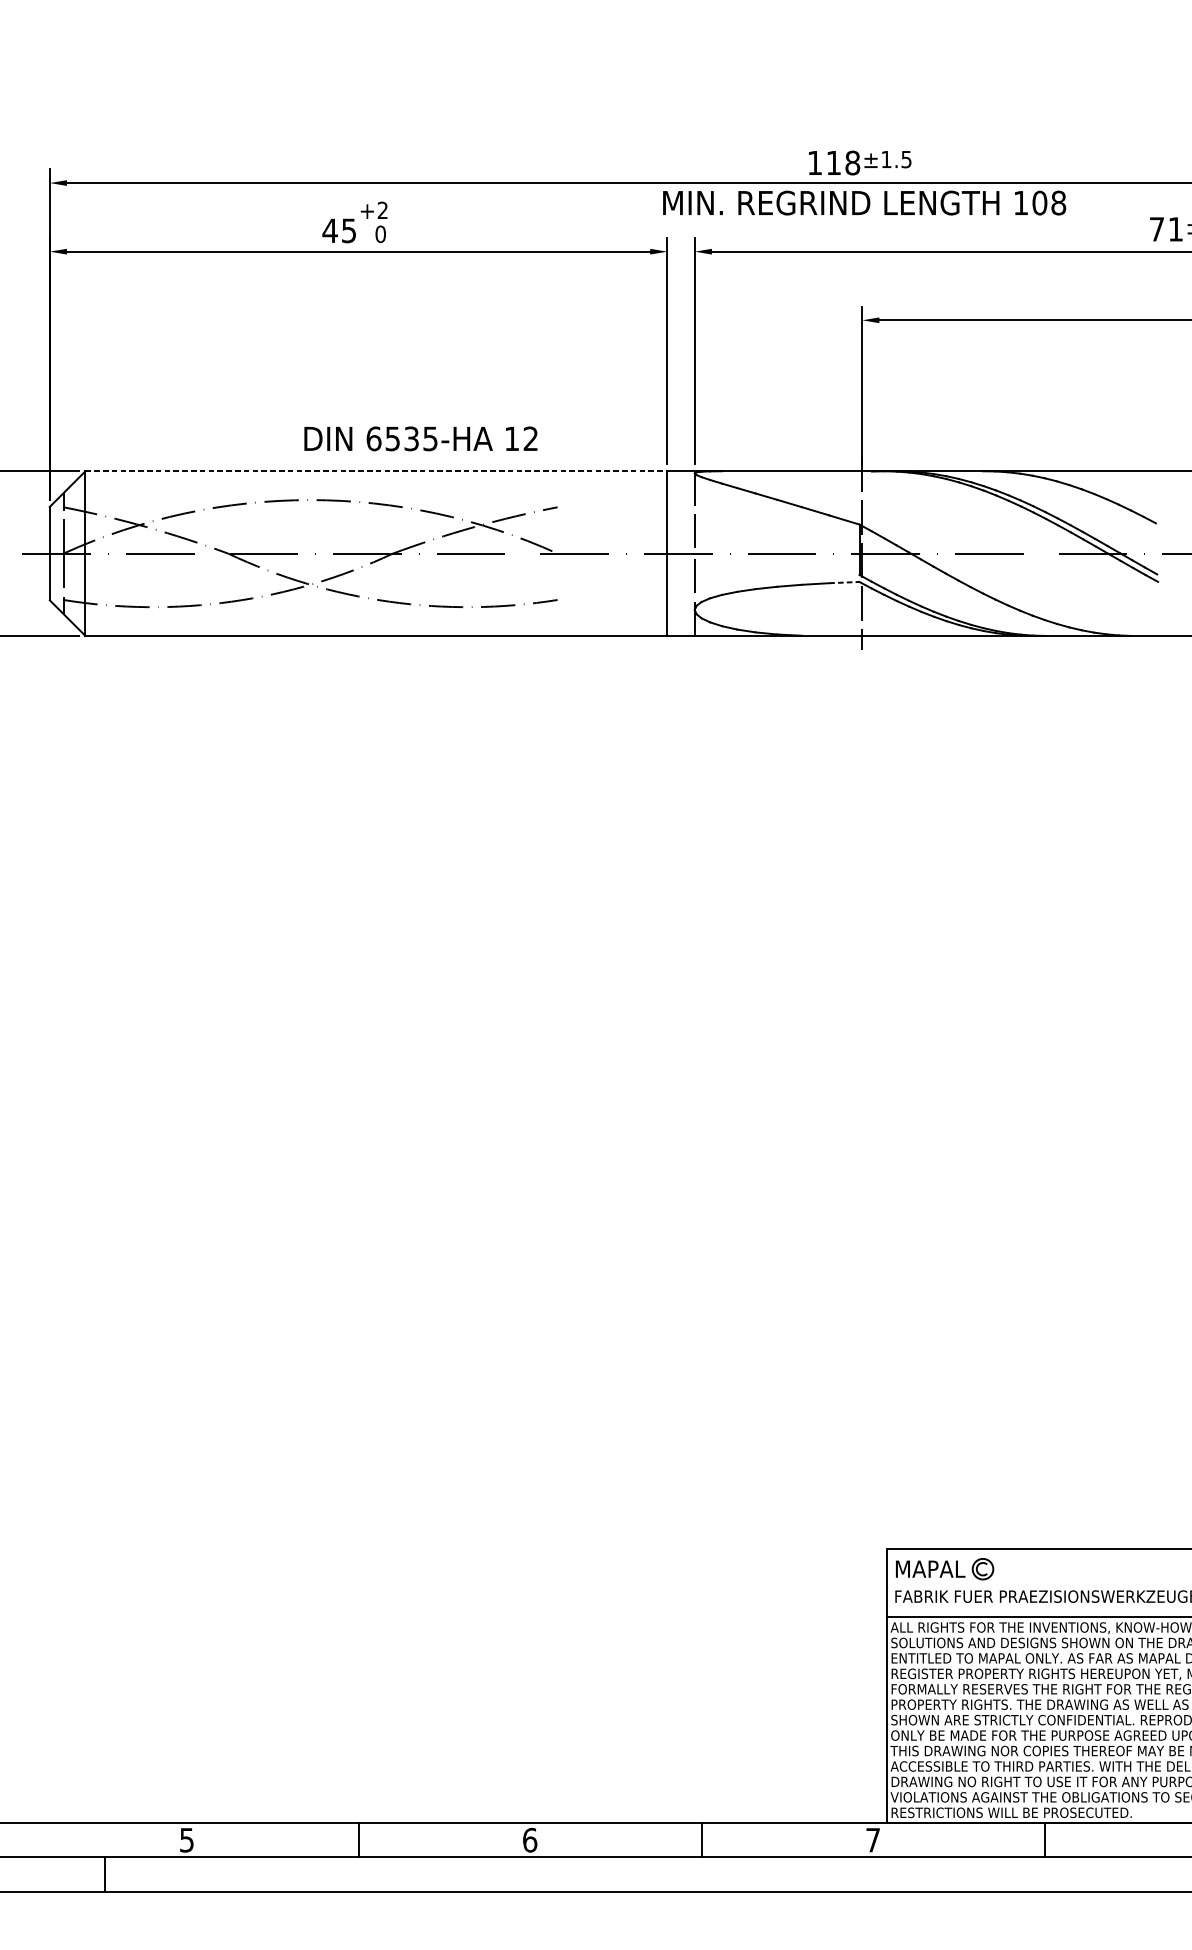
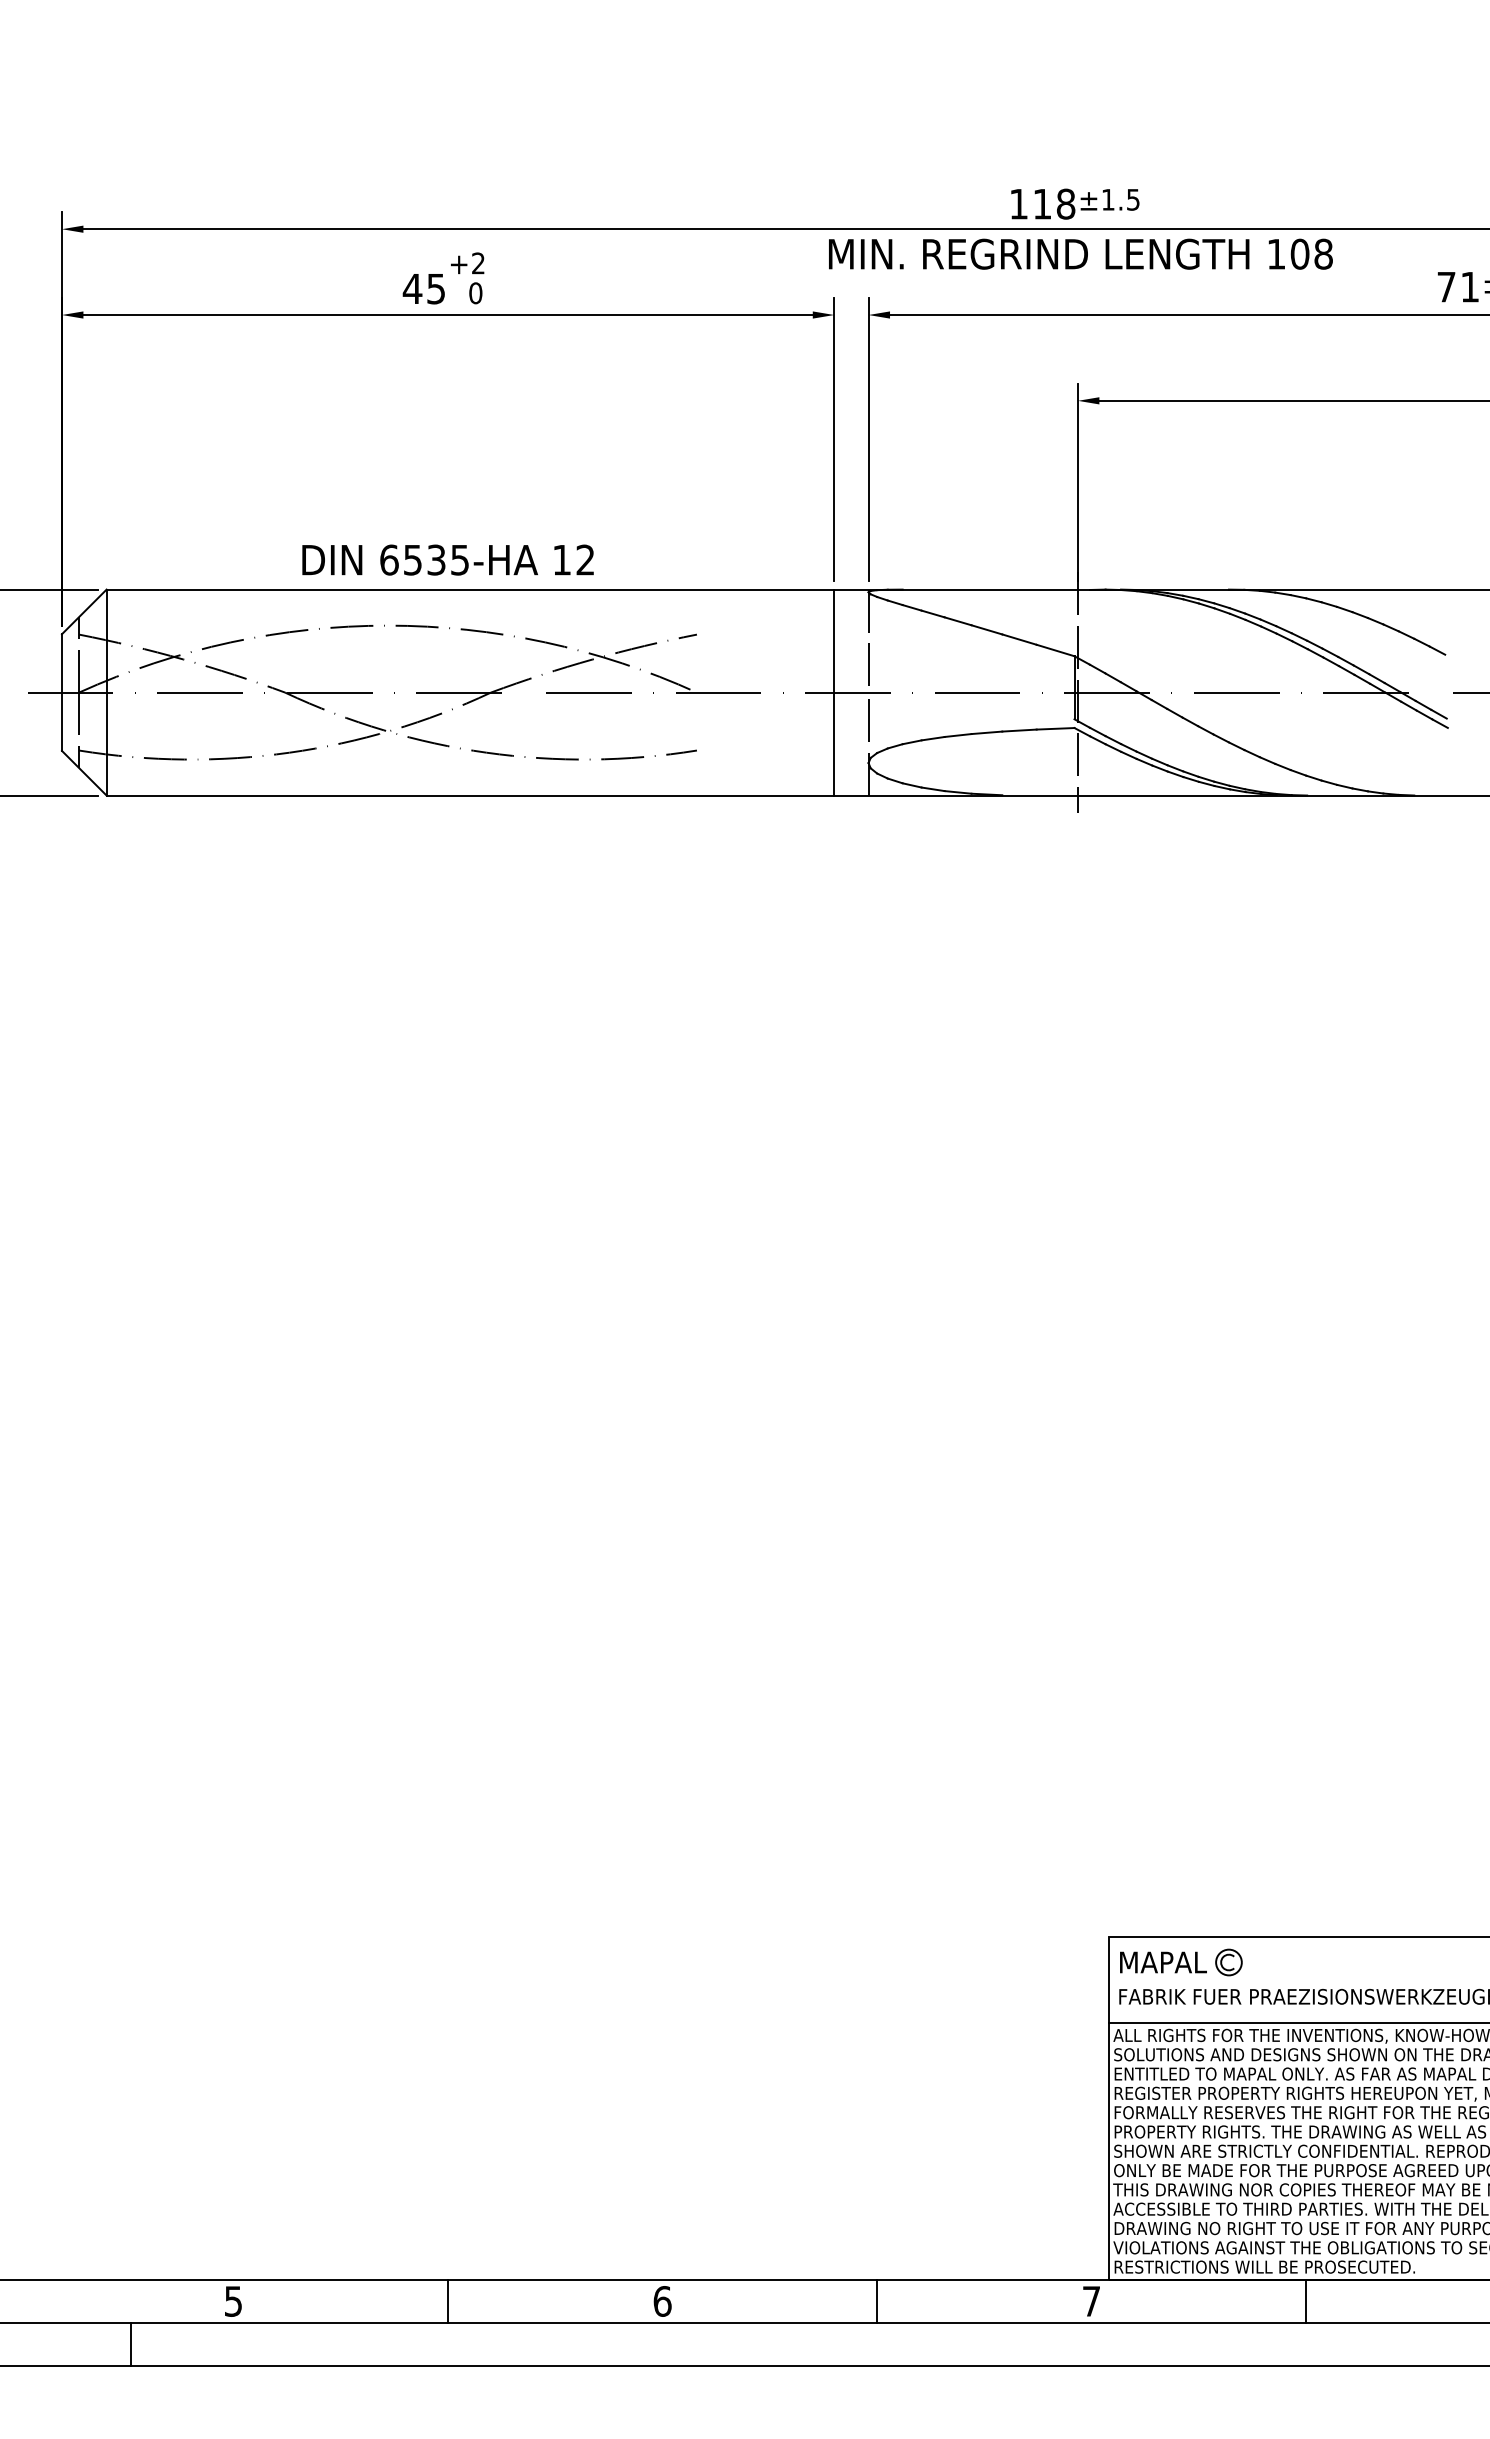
text: (420, 438) -> (447, 559), moved
line: (376, 471) -> (470, 589), dashed -> solid
line: (844, 582) -> (1055, 728), dashed -> solid

